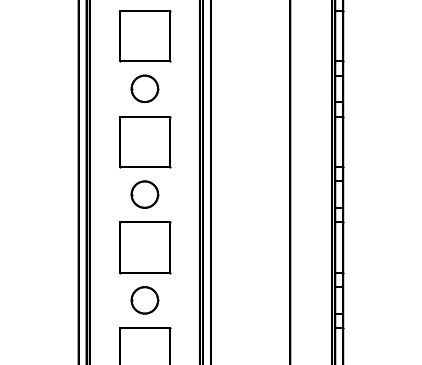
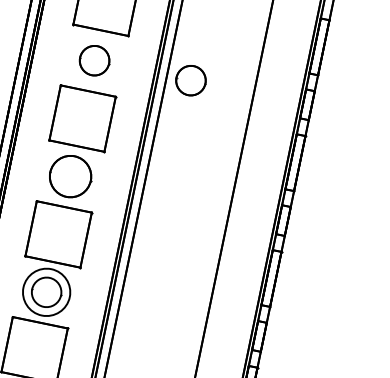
part: (232, 88) -> (190, 80), added
part: (144, 194) -> (70, 176), size x1.4
circle: (144, 300) -> (46, 292), size x1.6

